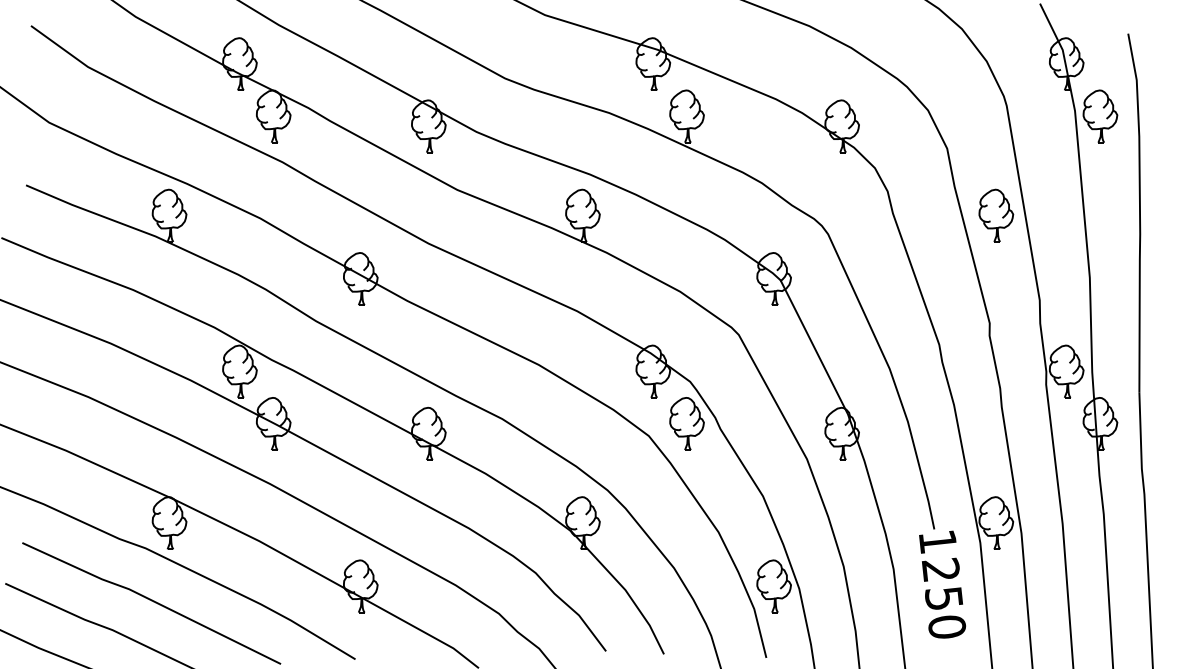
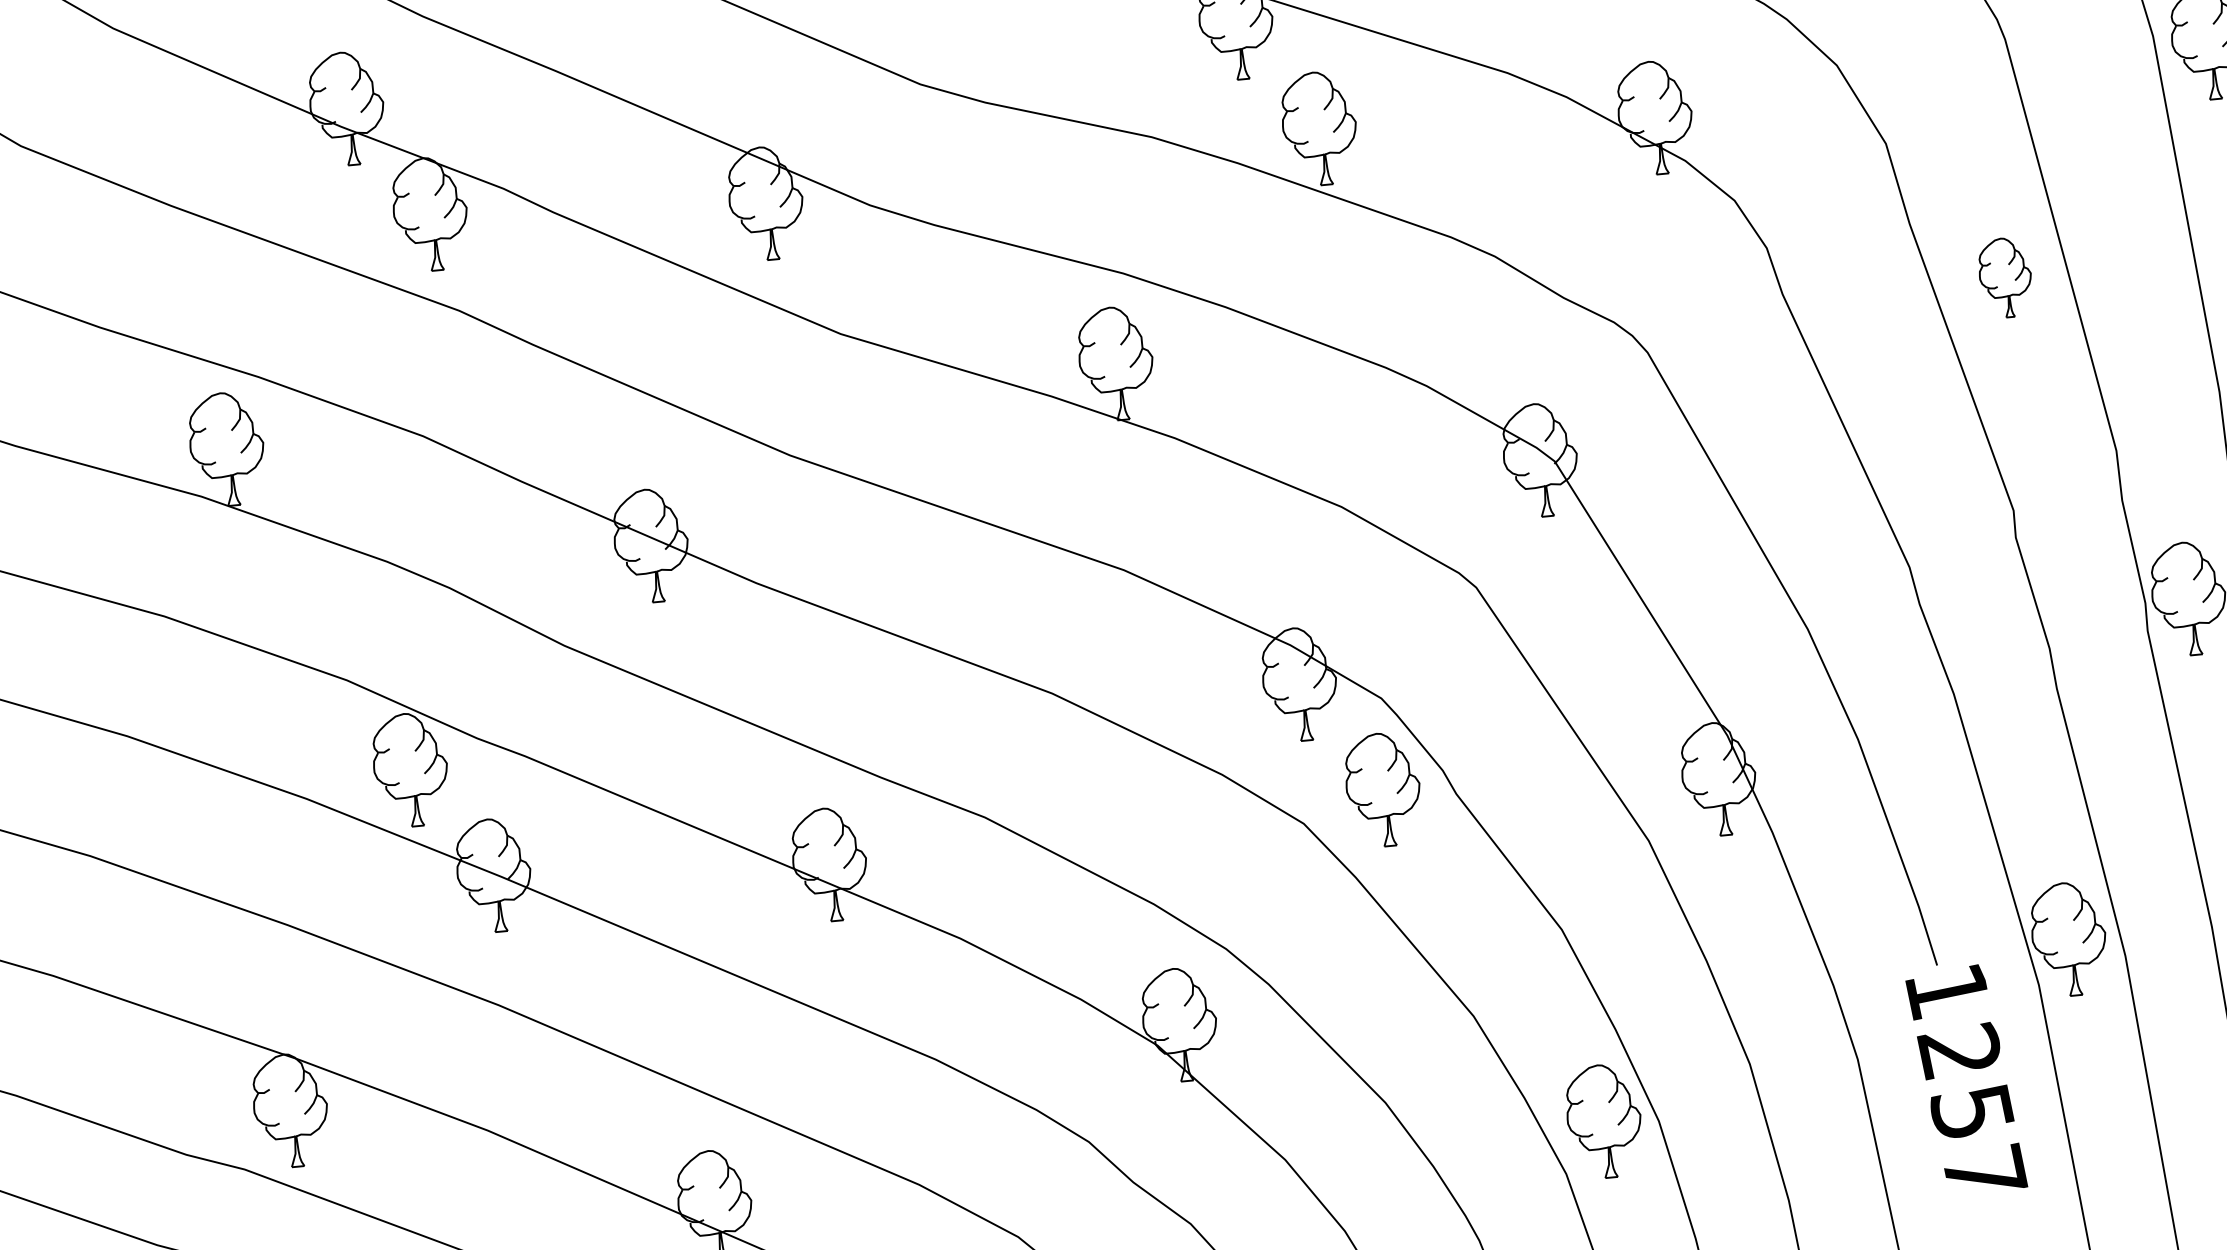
part: (996, 215) -> (2005, 277), size x0.7
text: (947, 626) -> (1985, 1171), 1250 -> 1257

